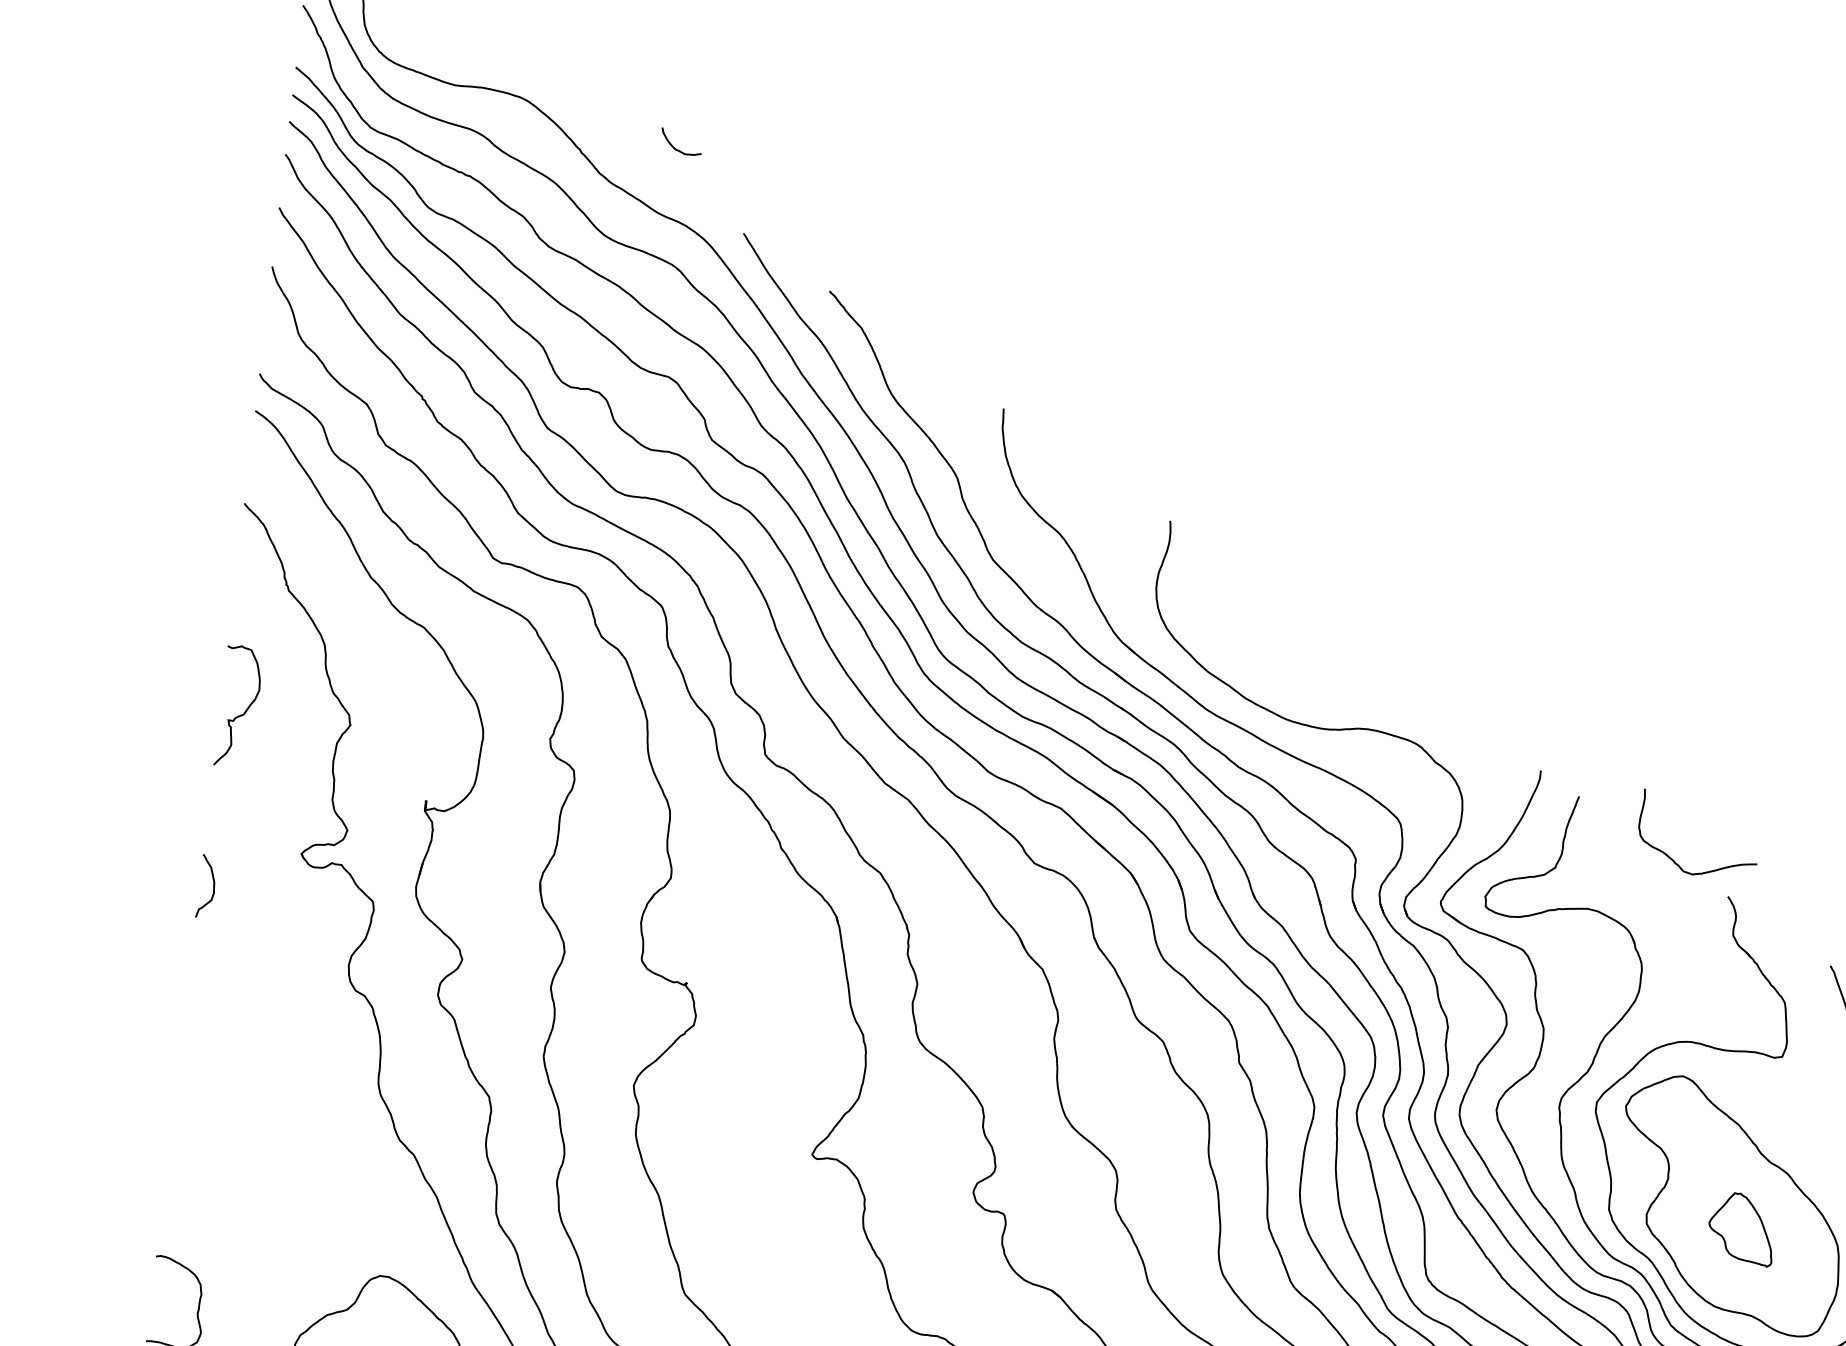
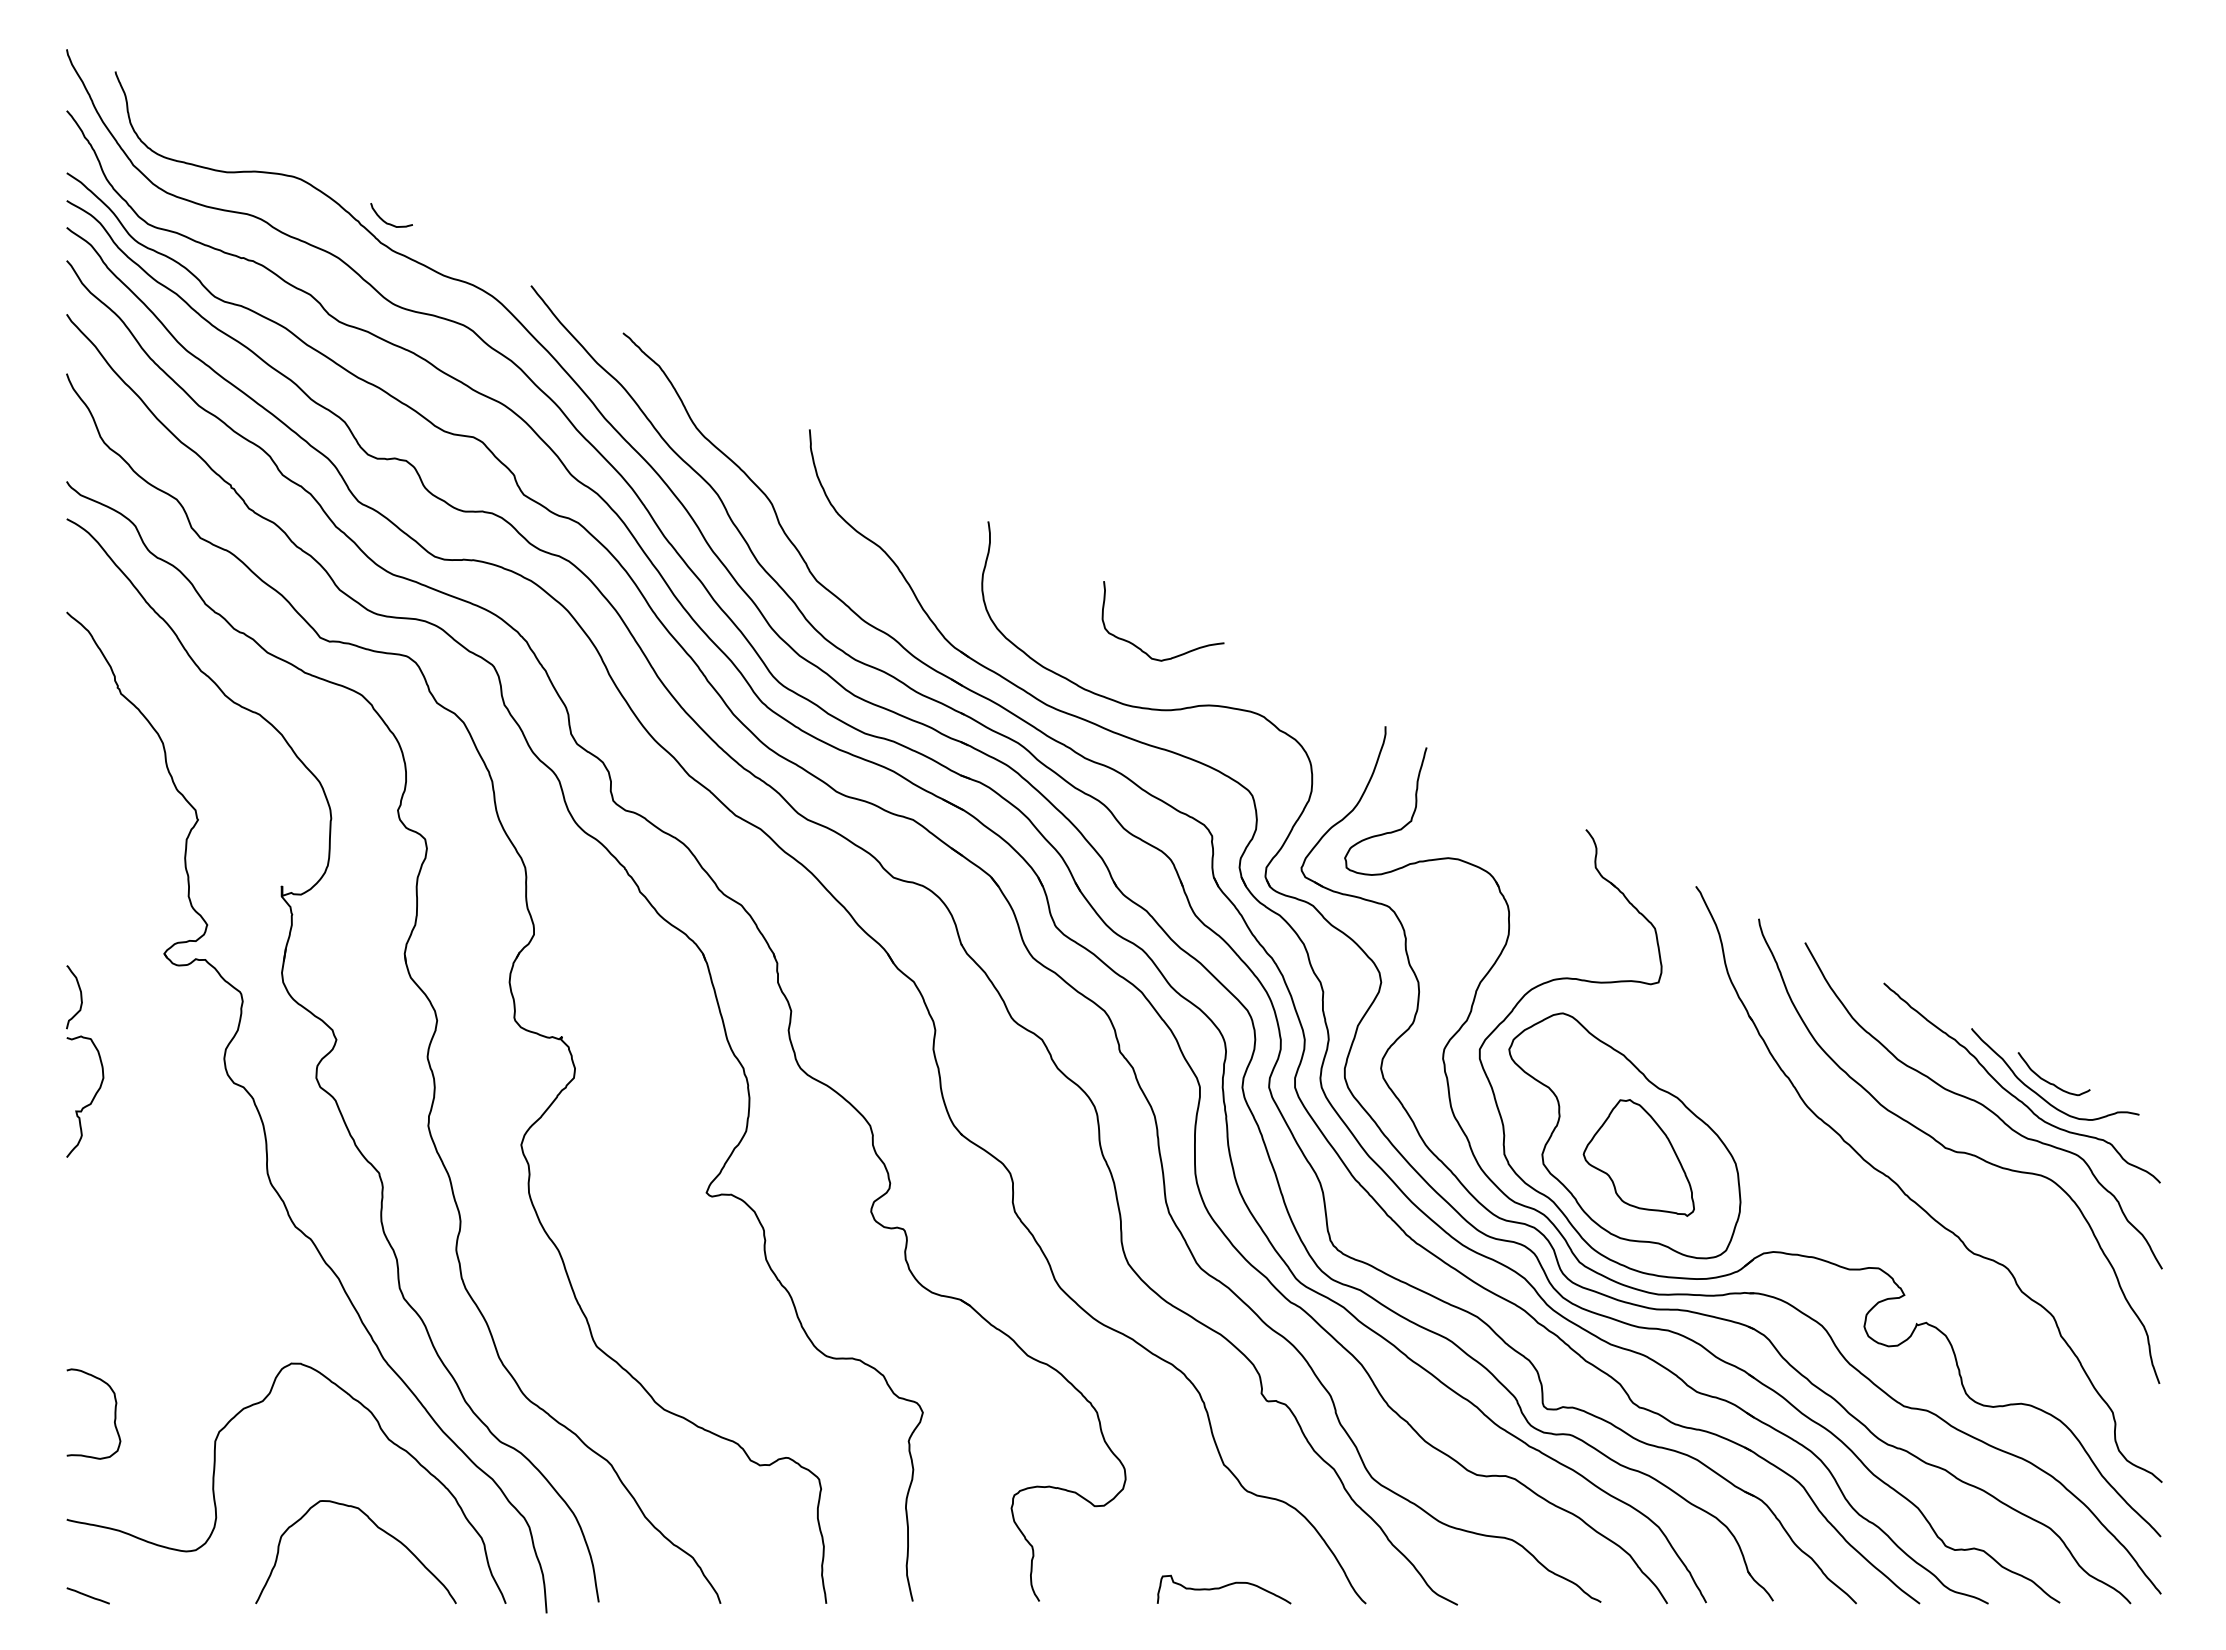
curve: (676, 148) -> (387, 222), moved
curve: (244, 711) -> (91, 1100), moved
curve: (1674, 859) -> (1141, 648), moved
part: (1741, 1228) -> (1638, 1157), size x1.67

